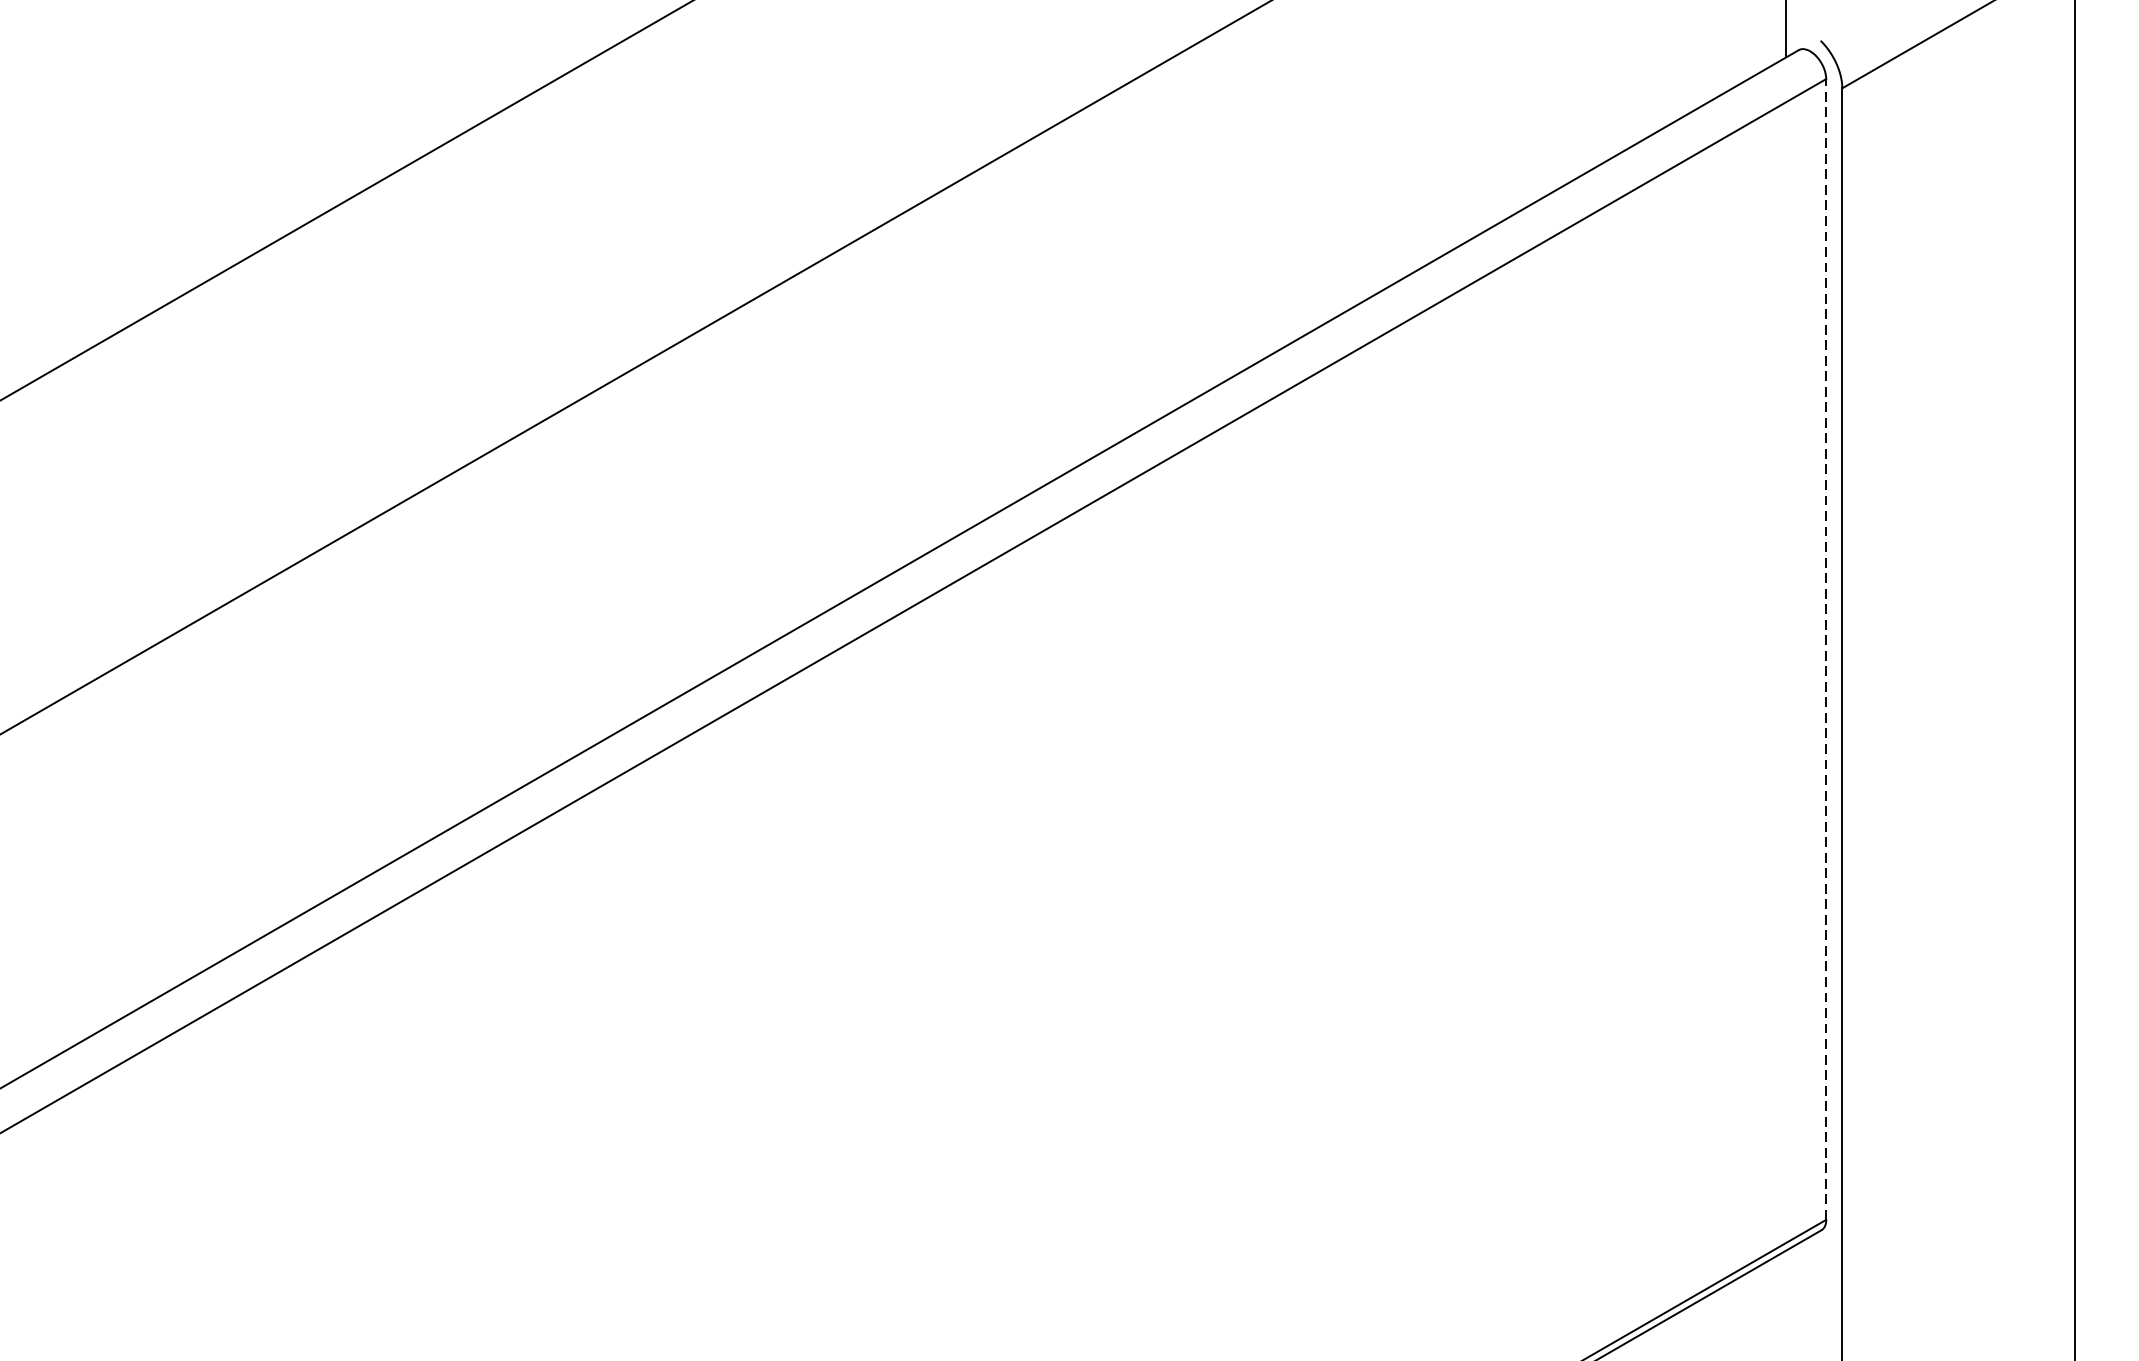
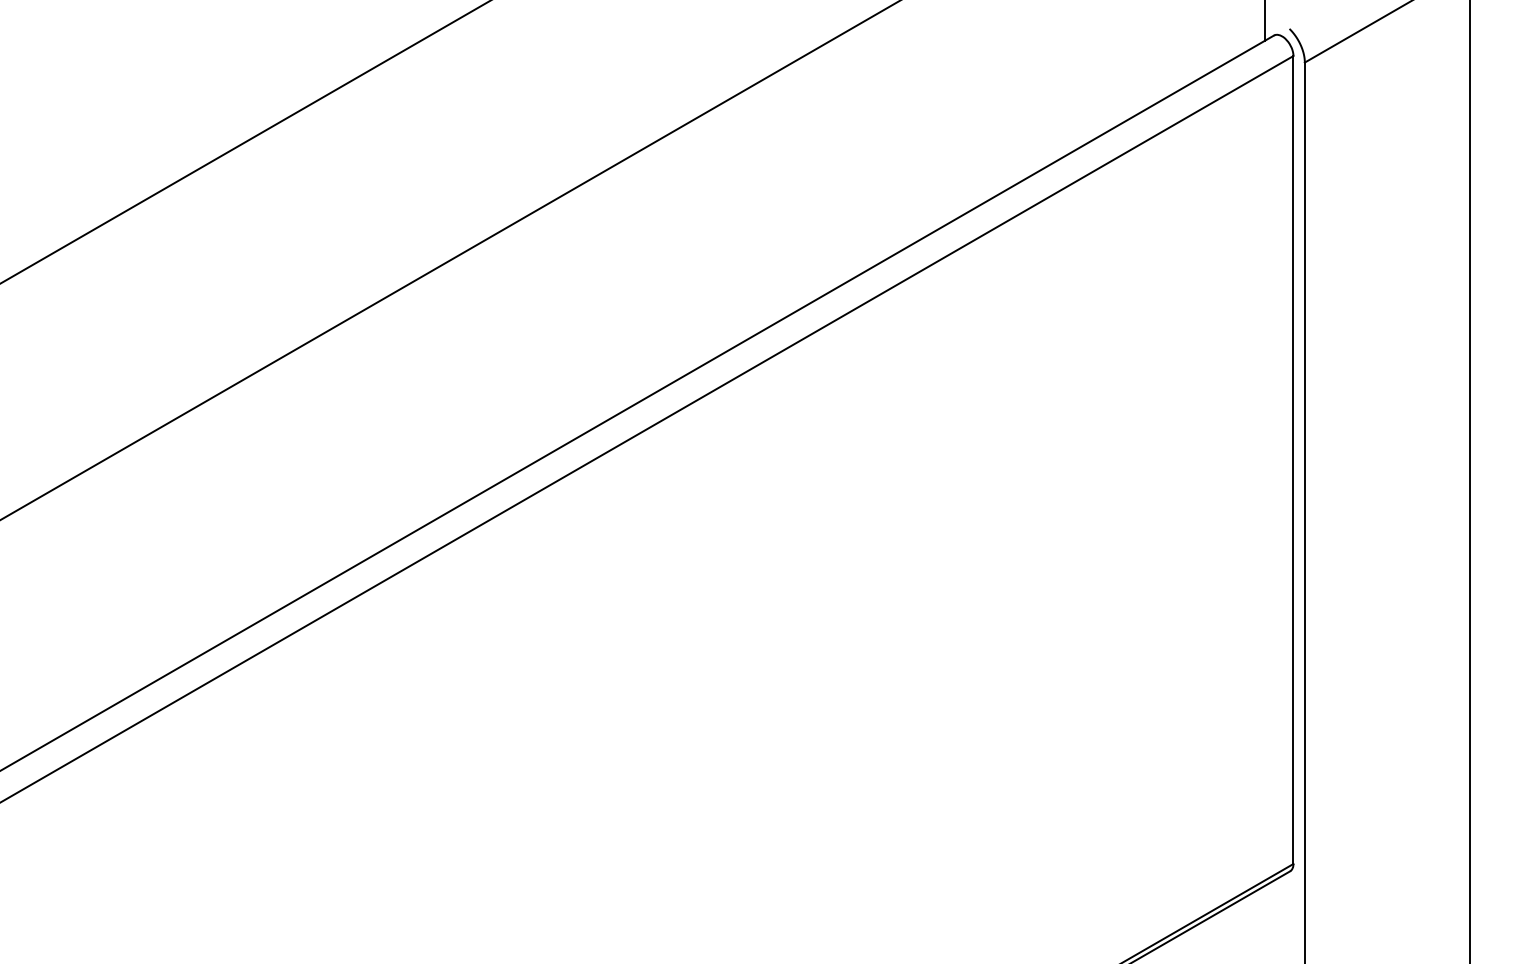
line: (1826, 650) -> (1293, 460), dashed -> solid

